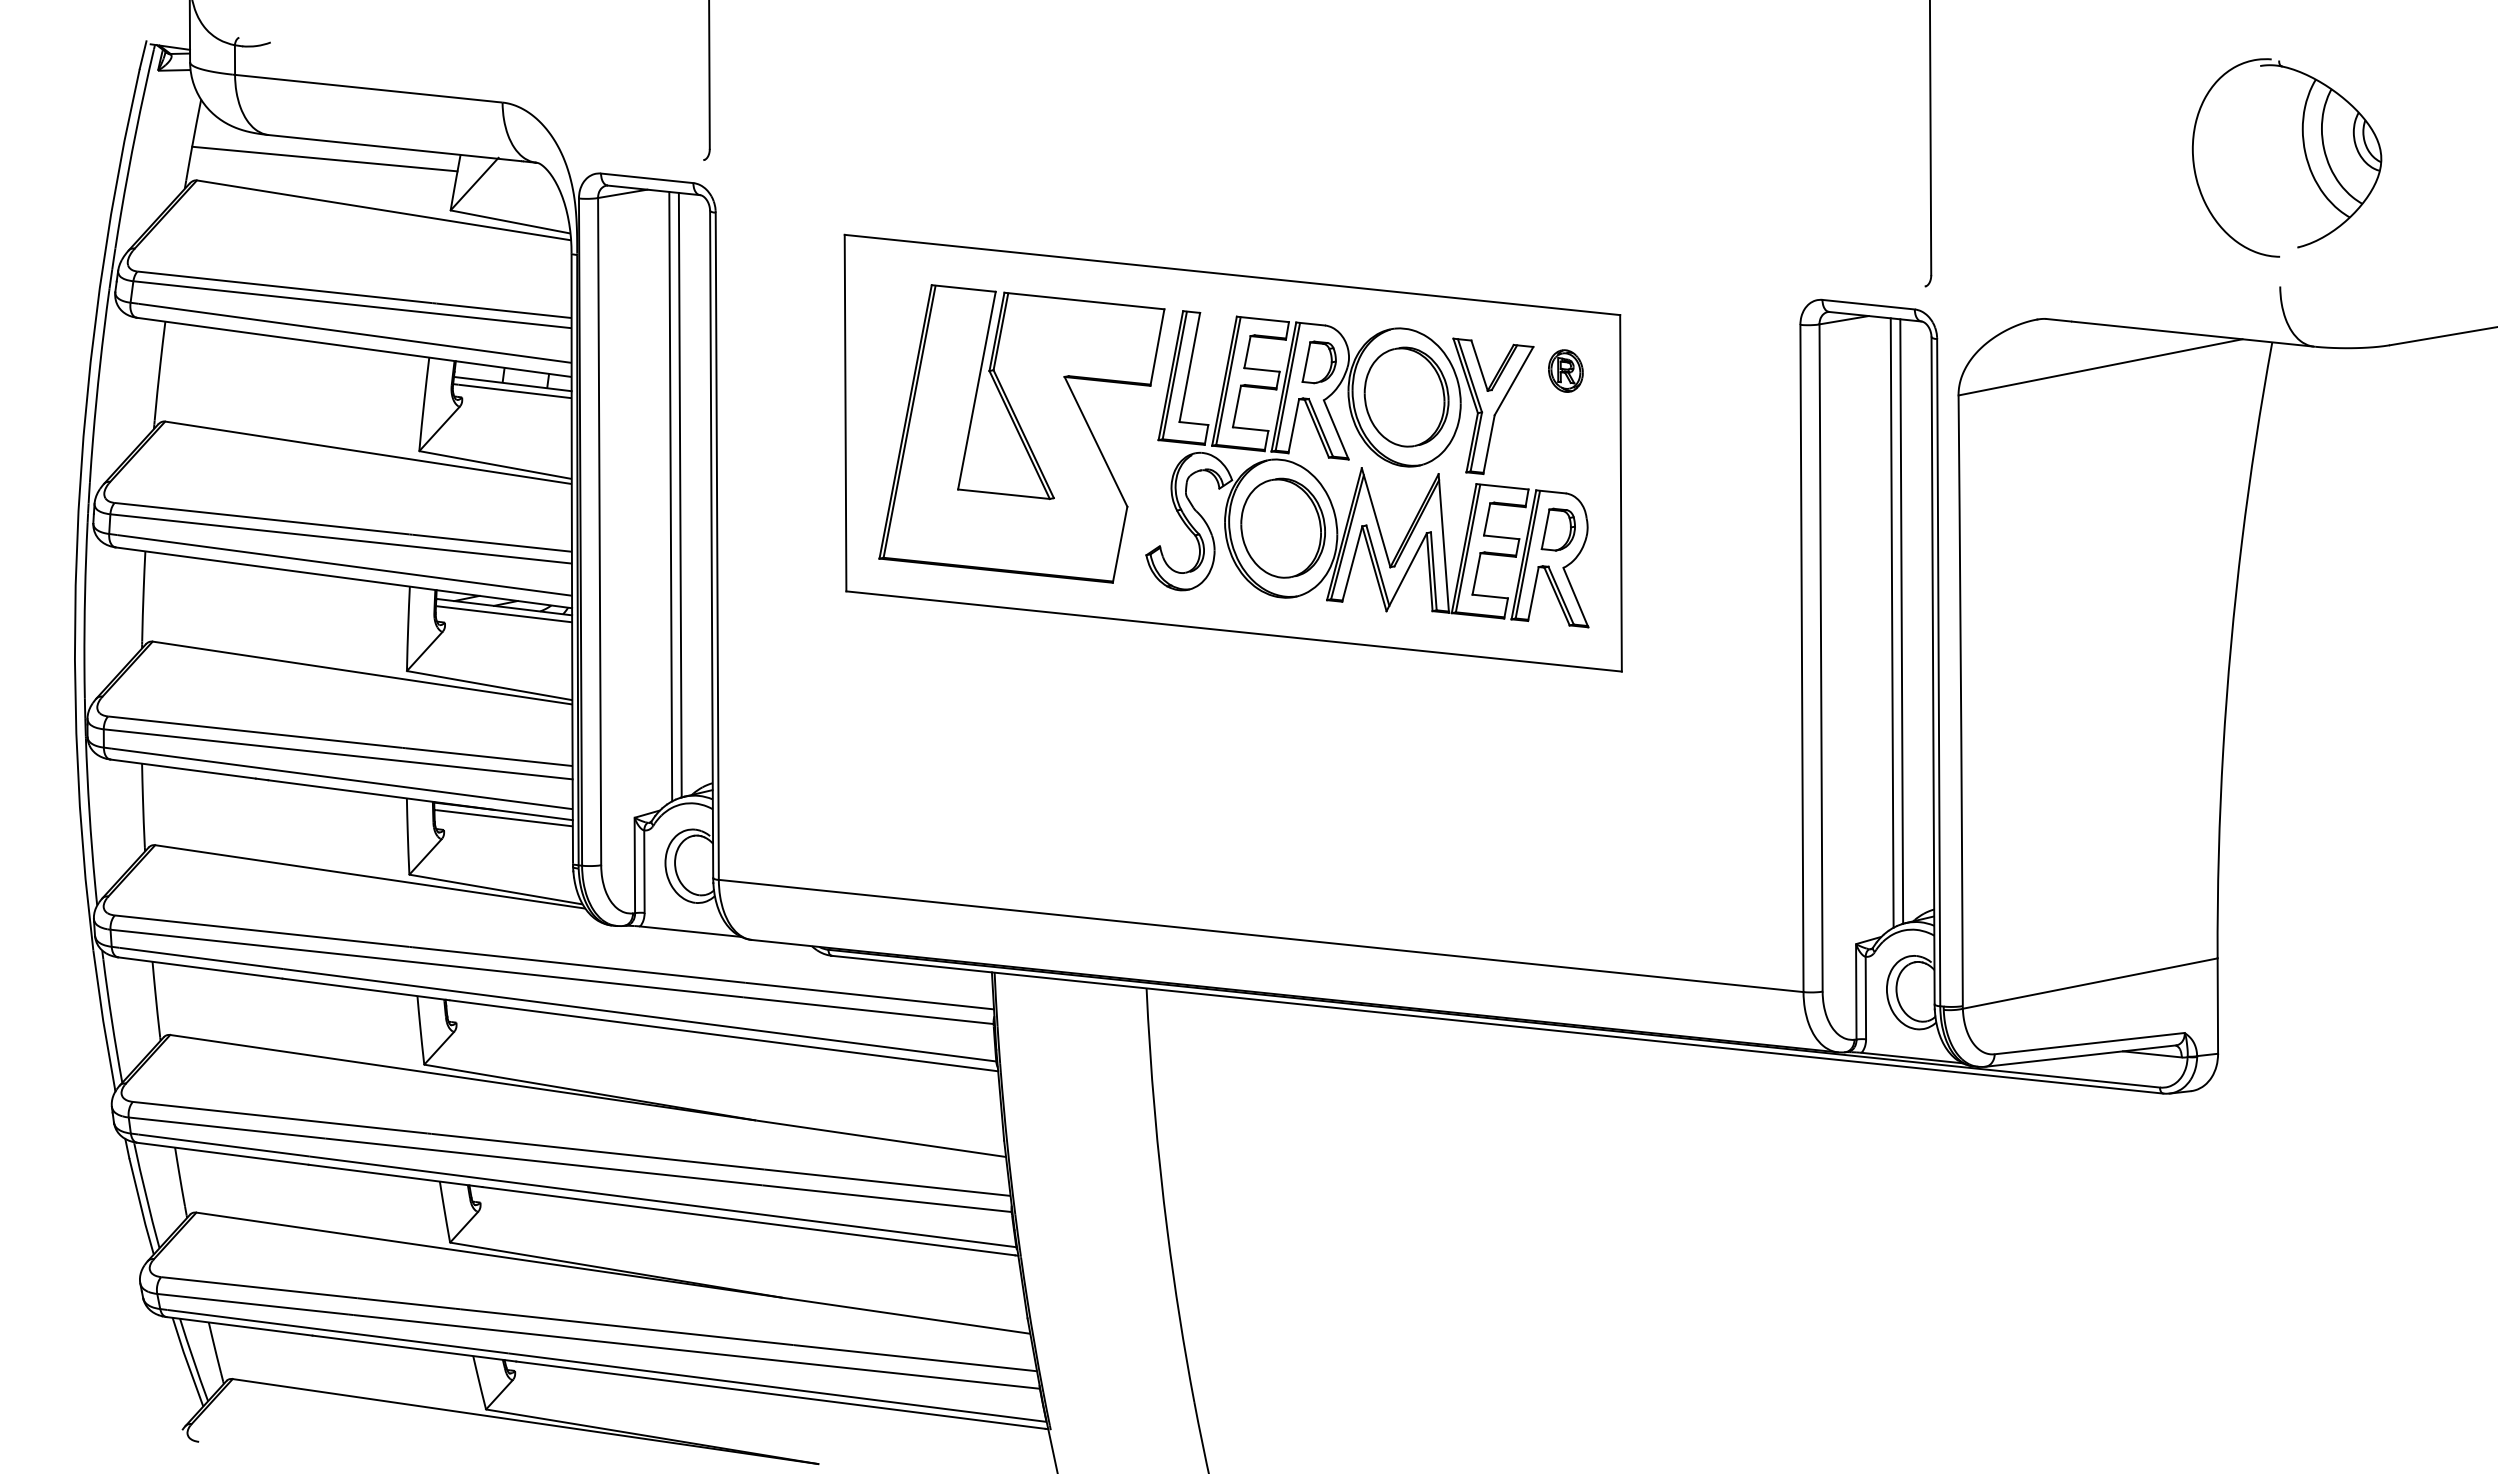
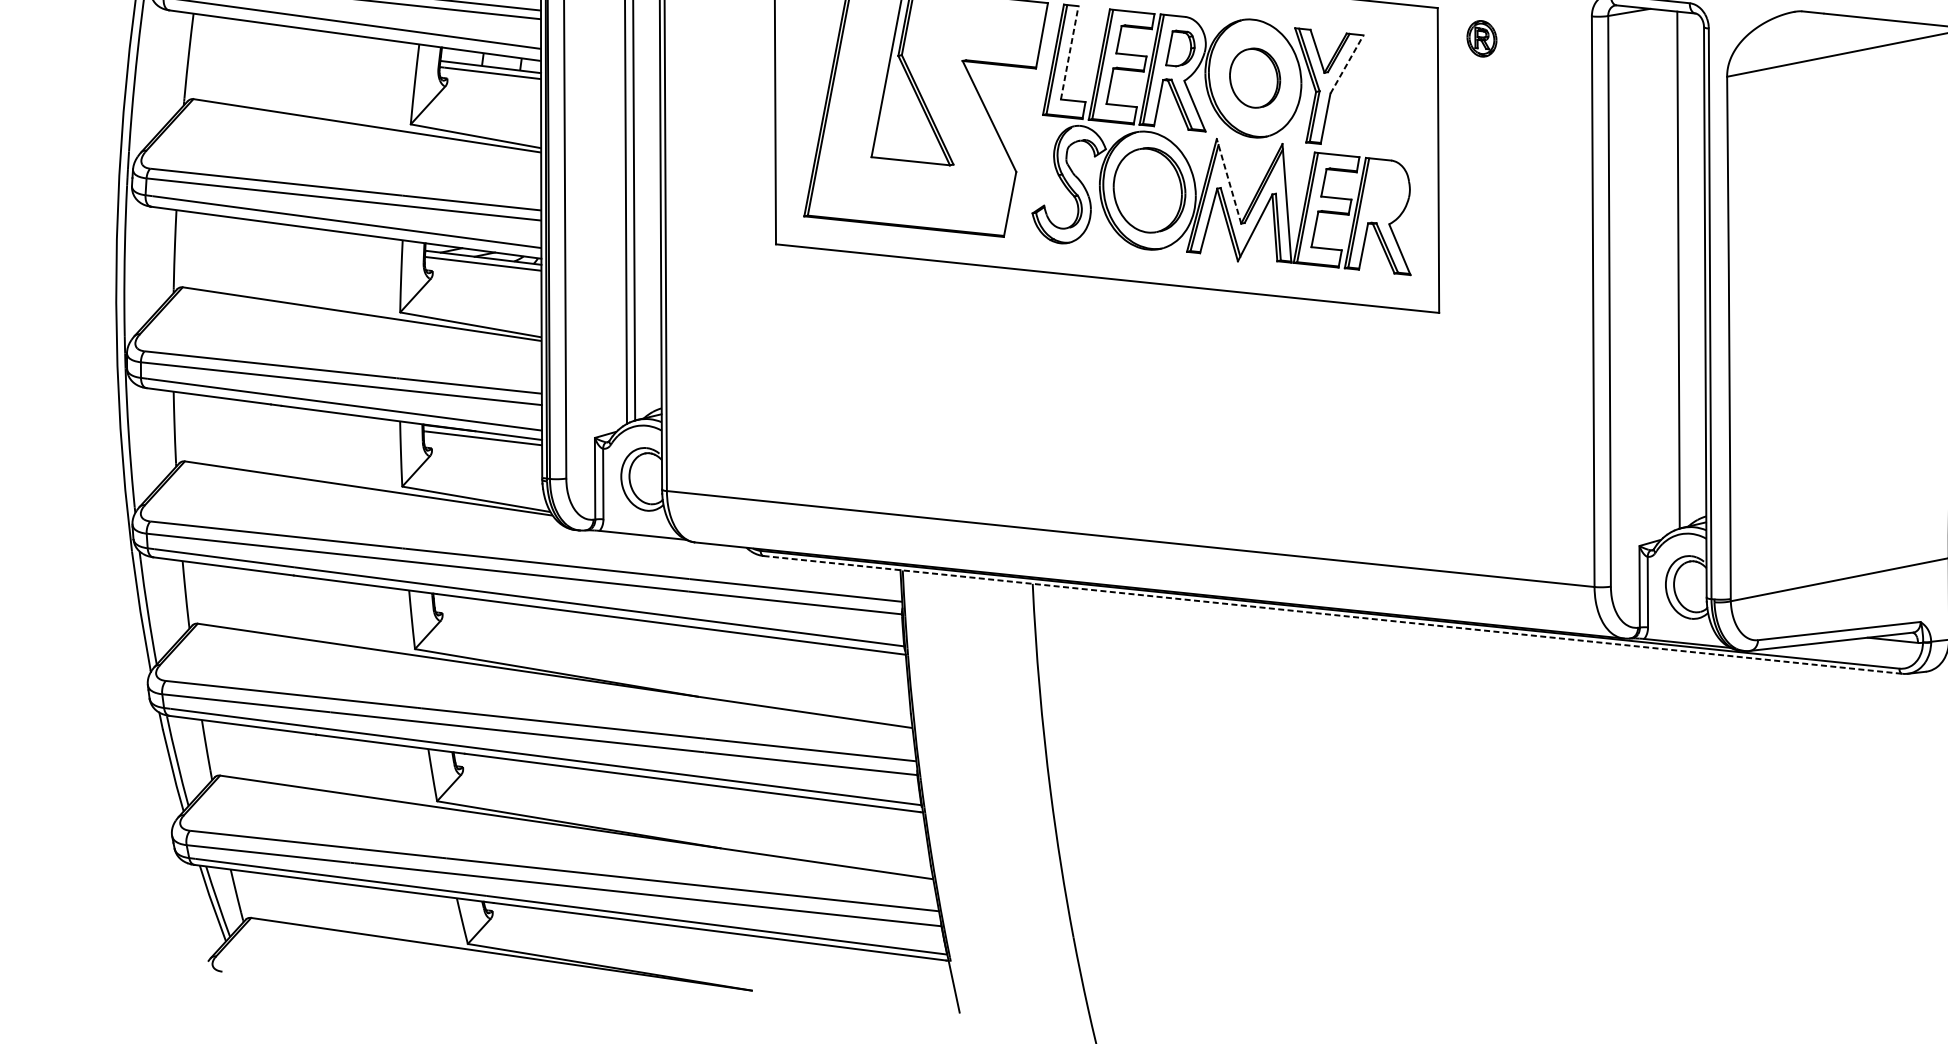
line: (1189, 367) -> (1069, 52), solid -> dashed
part: (1565, 370) -> (1481, 38), moved
line: (1514, 380) -> (1347, 63), solid -> dashed
part: (1406, 396) -> (1255, 77), size x0.7
line: (1376, 517) -> (1229, 181), solid -> dashed
part: (1557, 529) -> (1384, 191), removed
line: (1891, 622) -> (1669, 270), removed
line: (1498, 1024) -> (1333, 614), solid -> dashed

